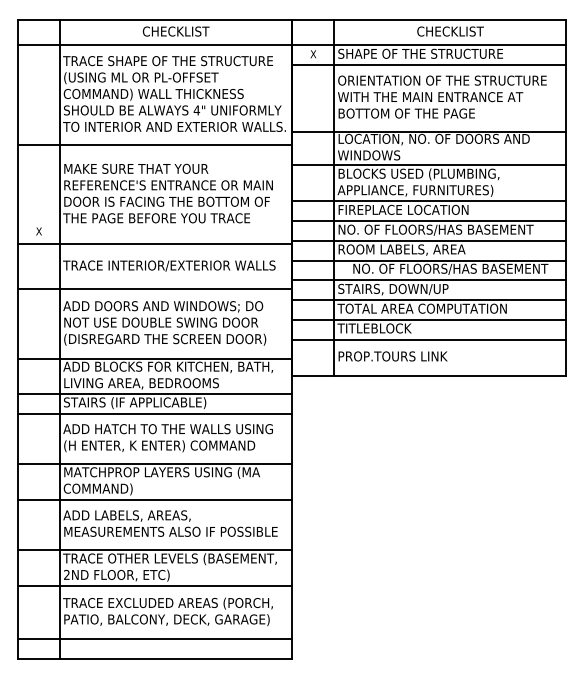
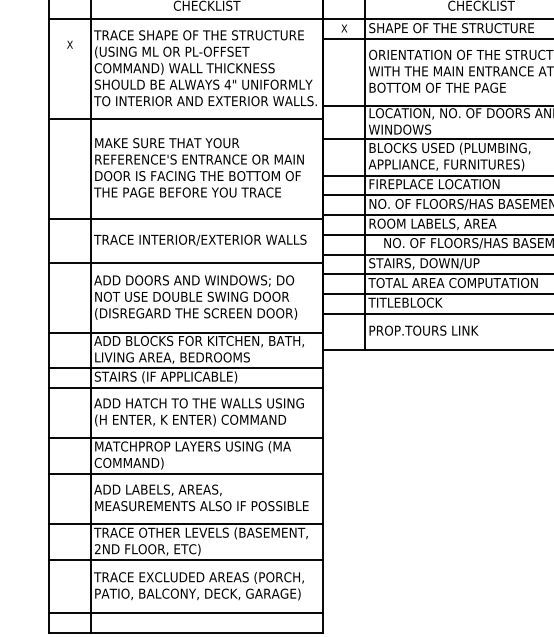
text: (38, 231) -> (69, 44), moved

